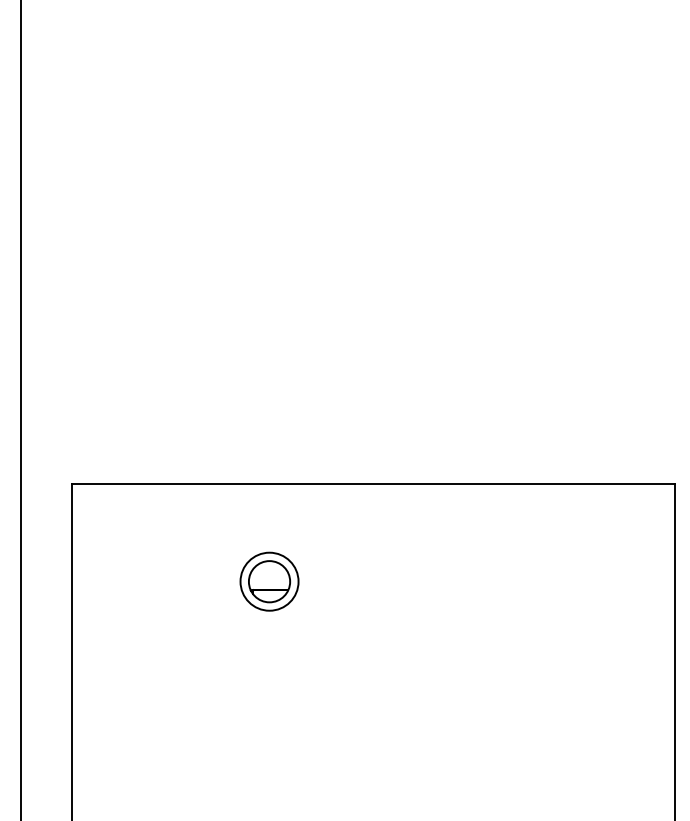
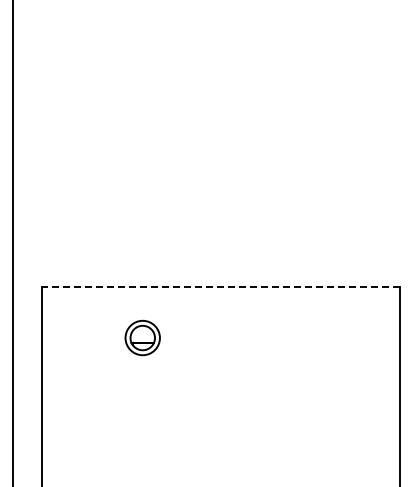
line: (371, 483) -> (220, 286), solid -> dashed
part: (269, 580) -> (142, 337), moved

